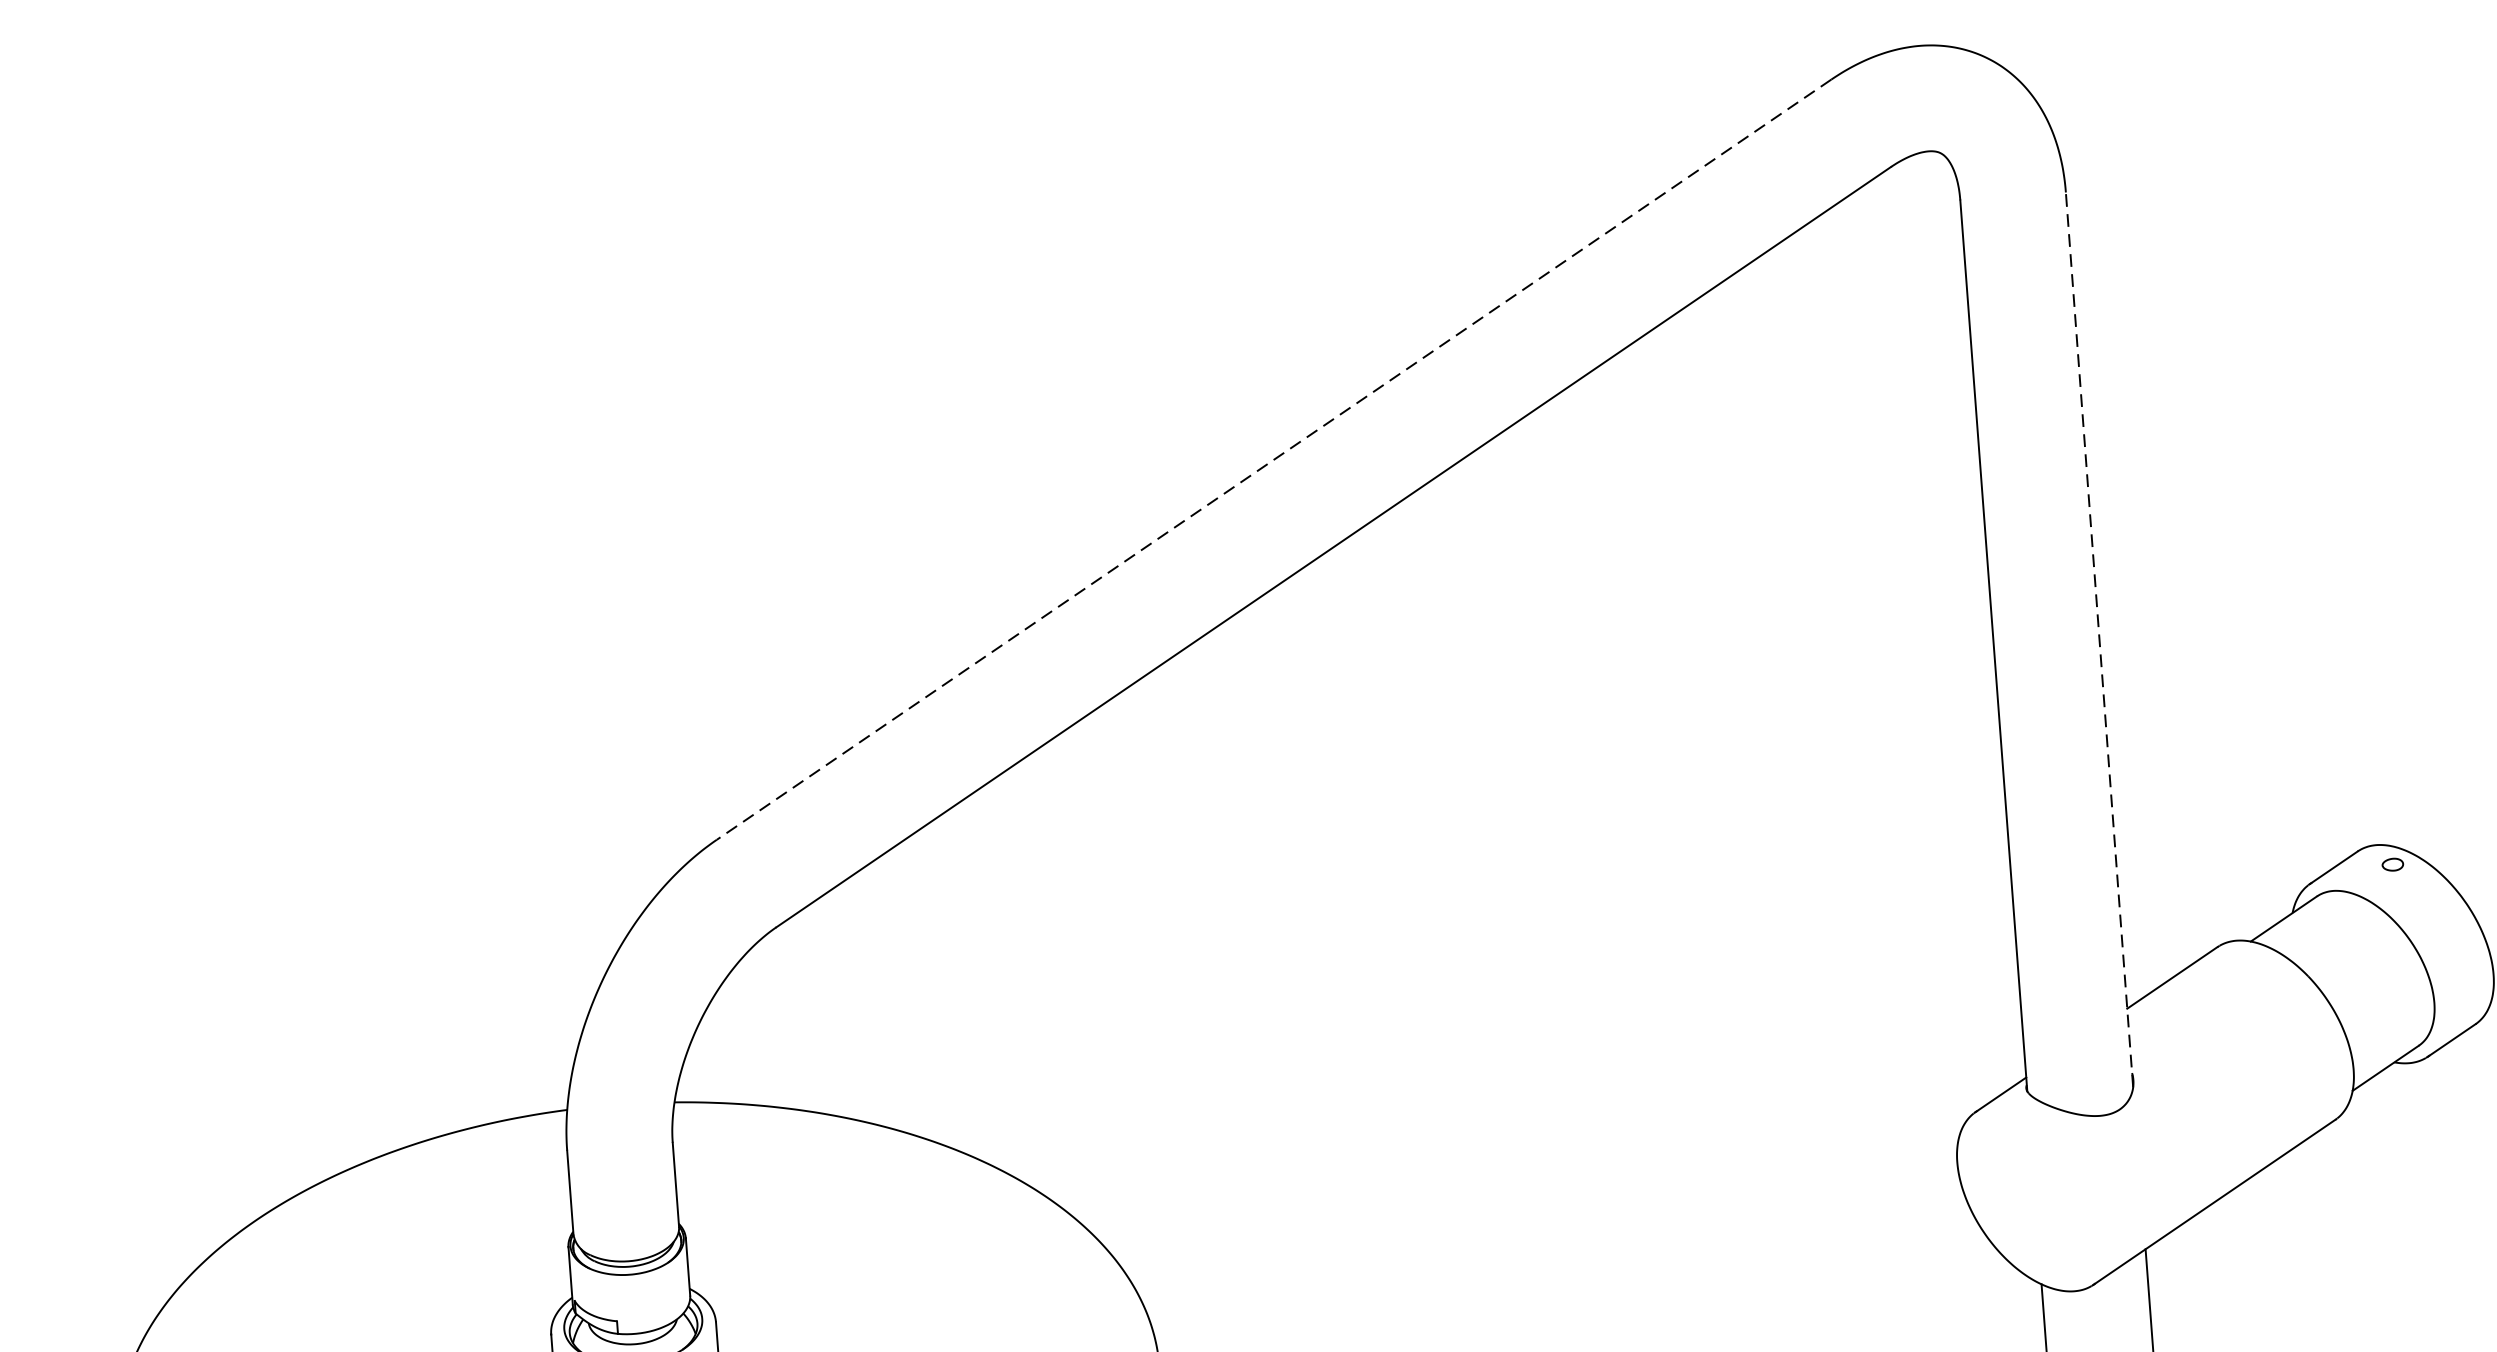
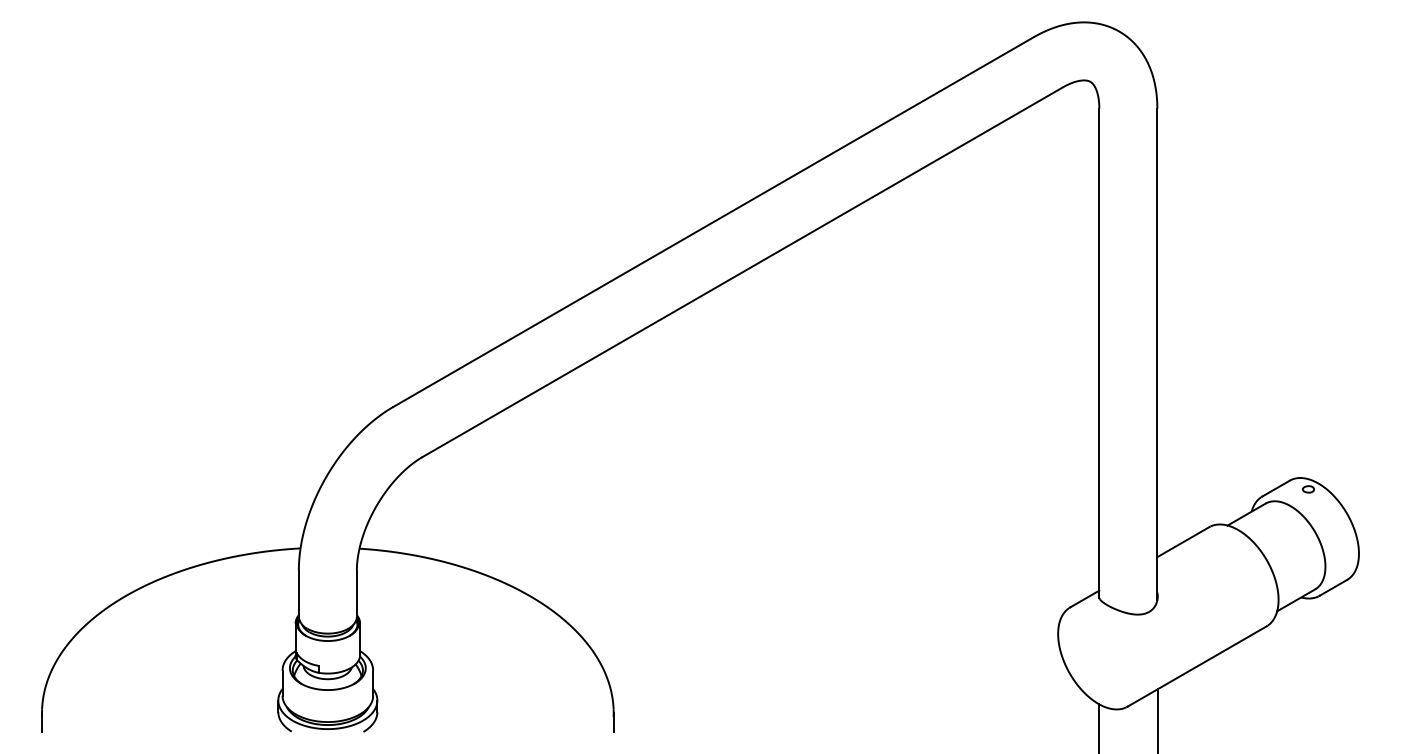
line: (1273, 460) -> (713, 222), dashed -> solid
line: (2099, 639) -> (1157, 354), dashed -> solid

